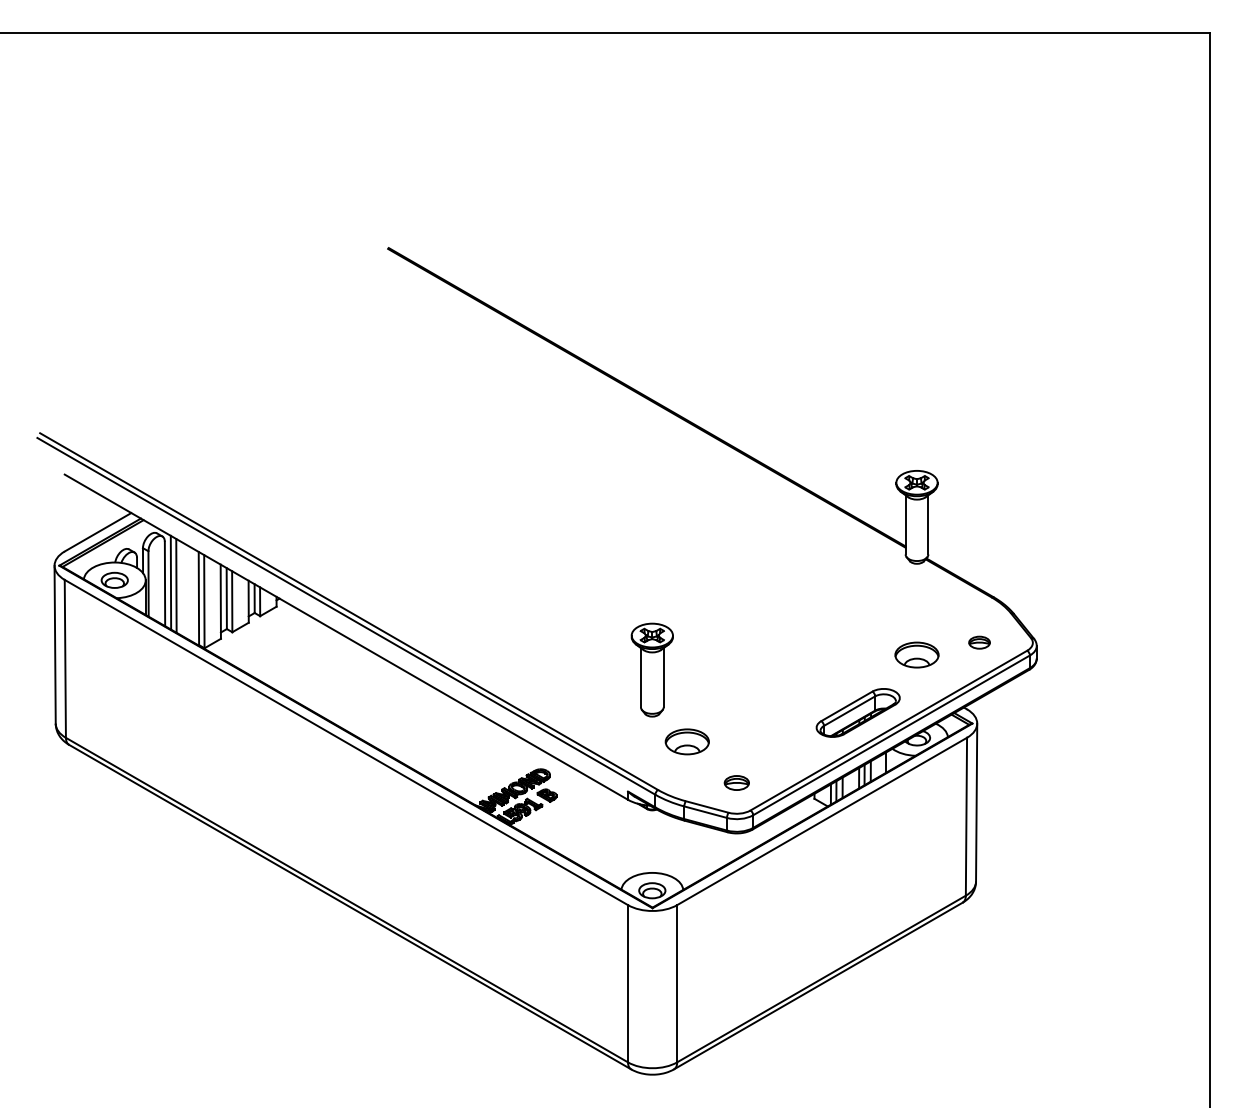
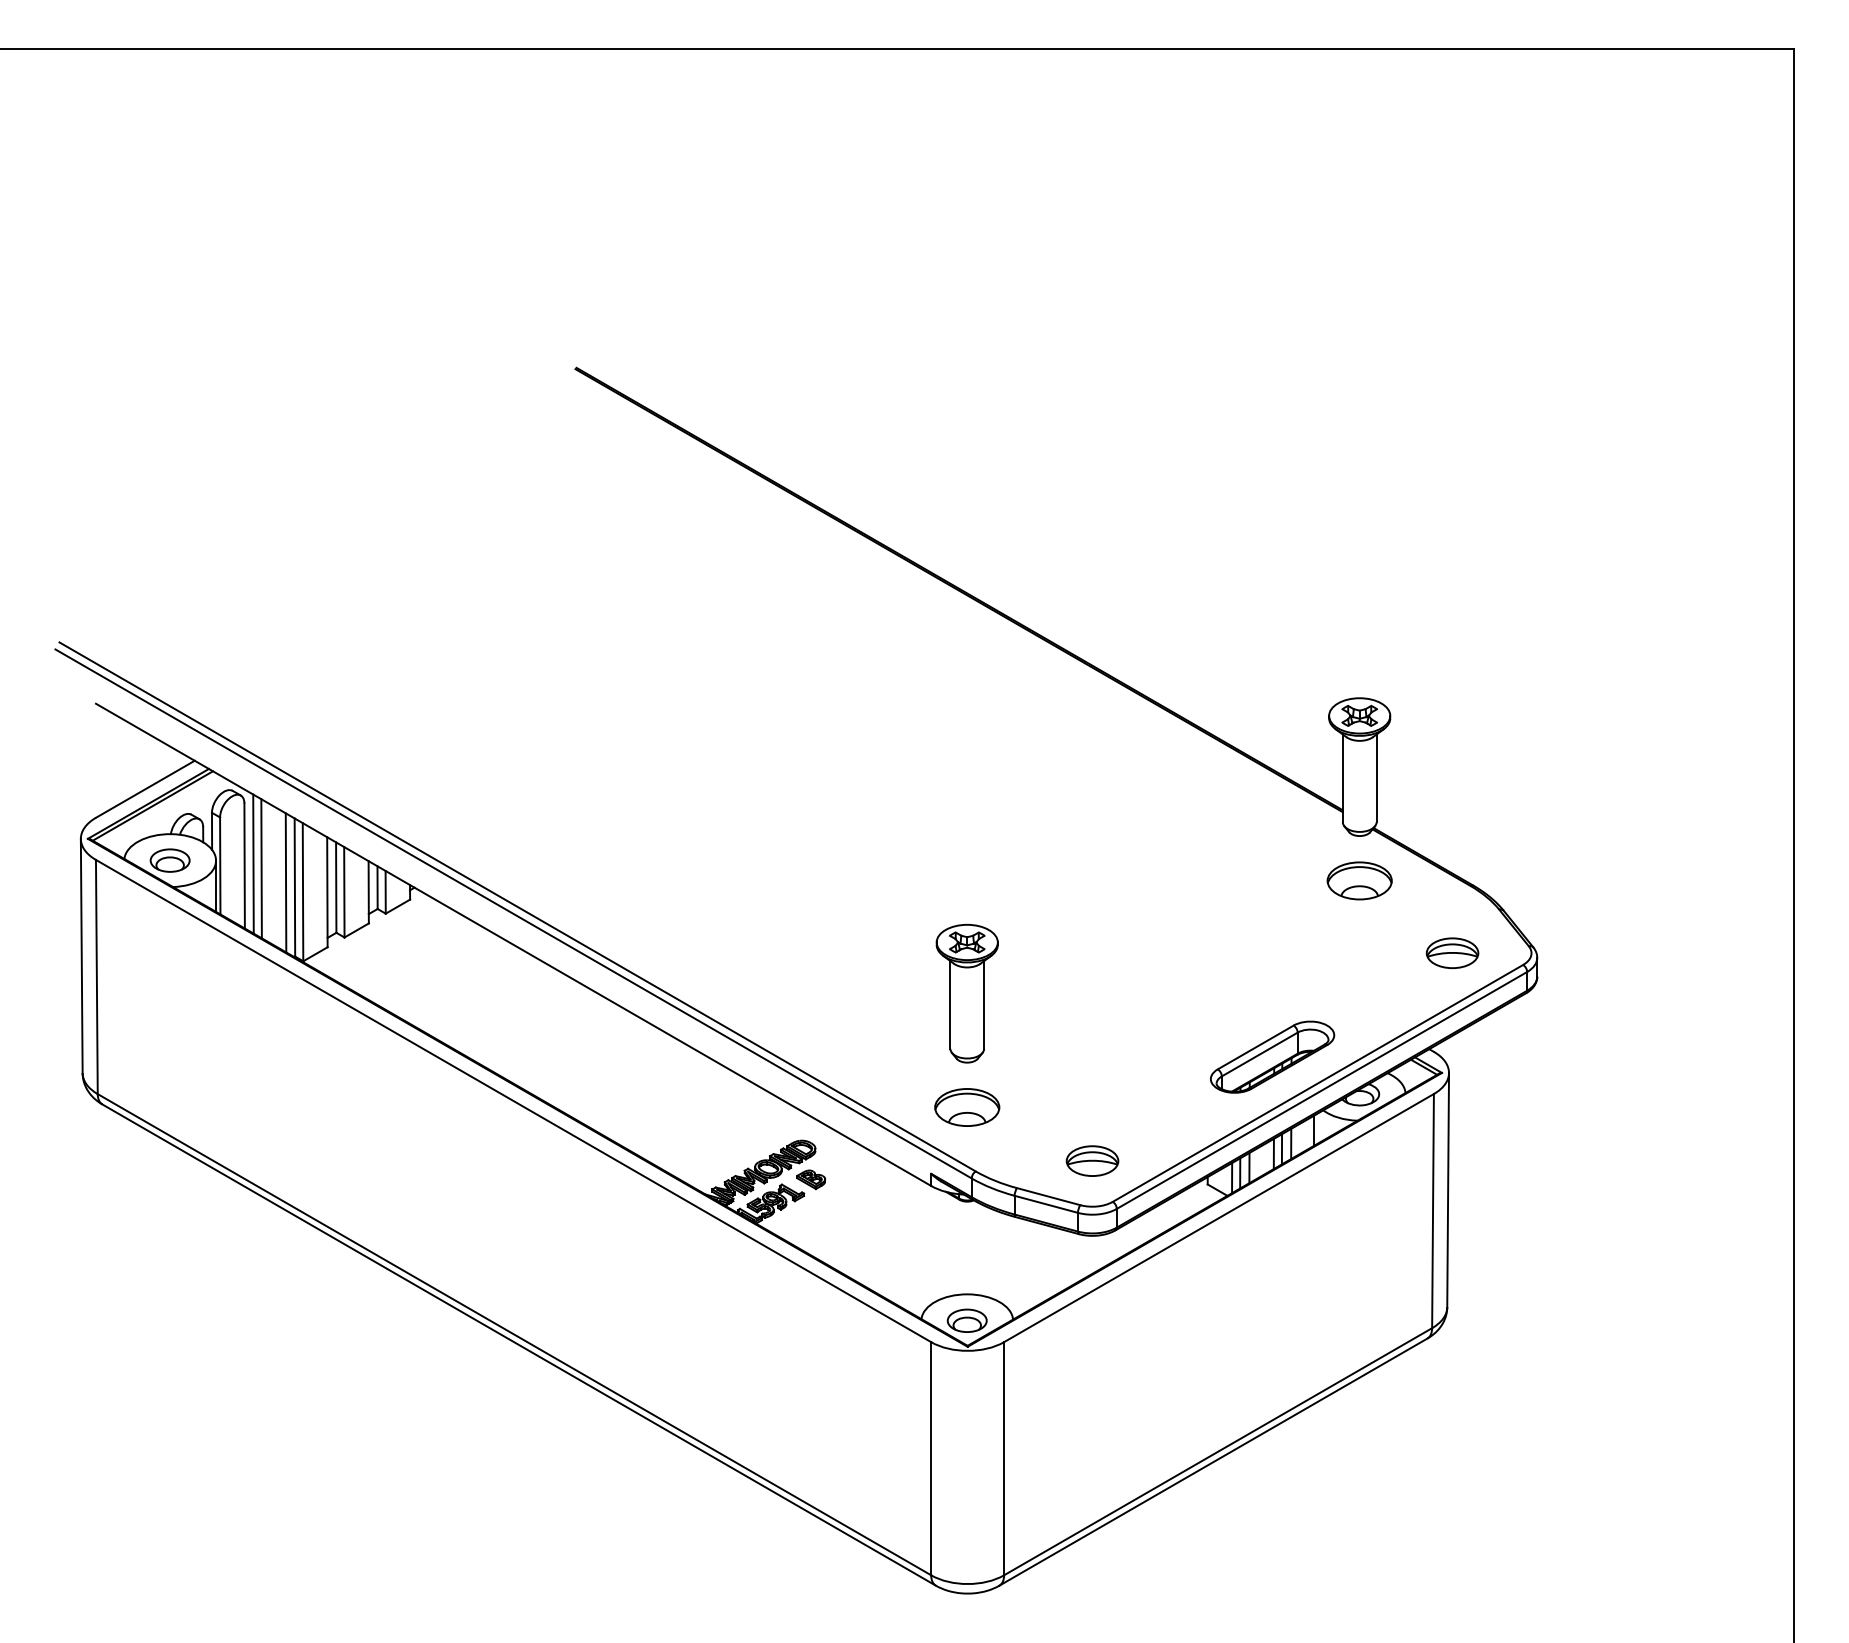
line: (192, 595) -> (285, 883), added
part: (979, 642) -> (1452, 952), size x1.67
part: (916, 654) -> (1358, 880), moved
part: (686, 741) -> (966, 1106), moved
part: (736, 782) -> (1092, 1160), size x1.43

